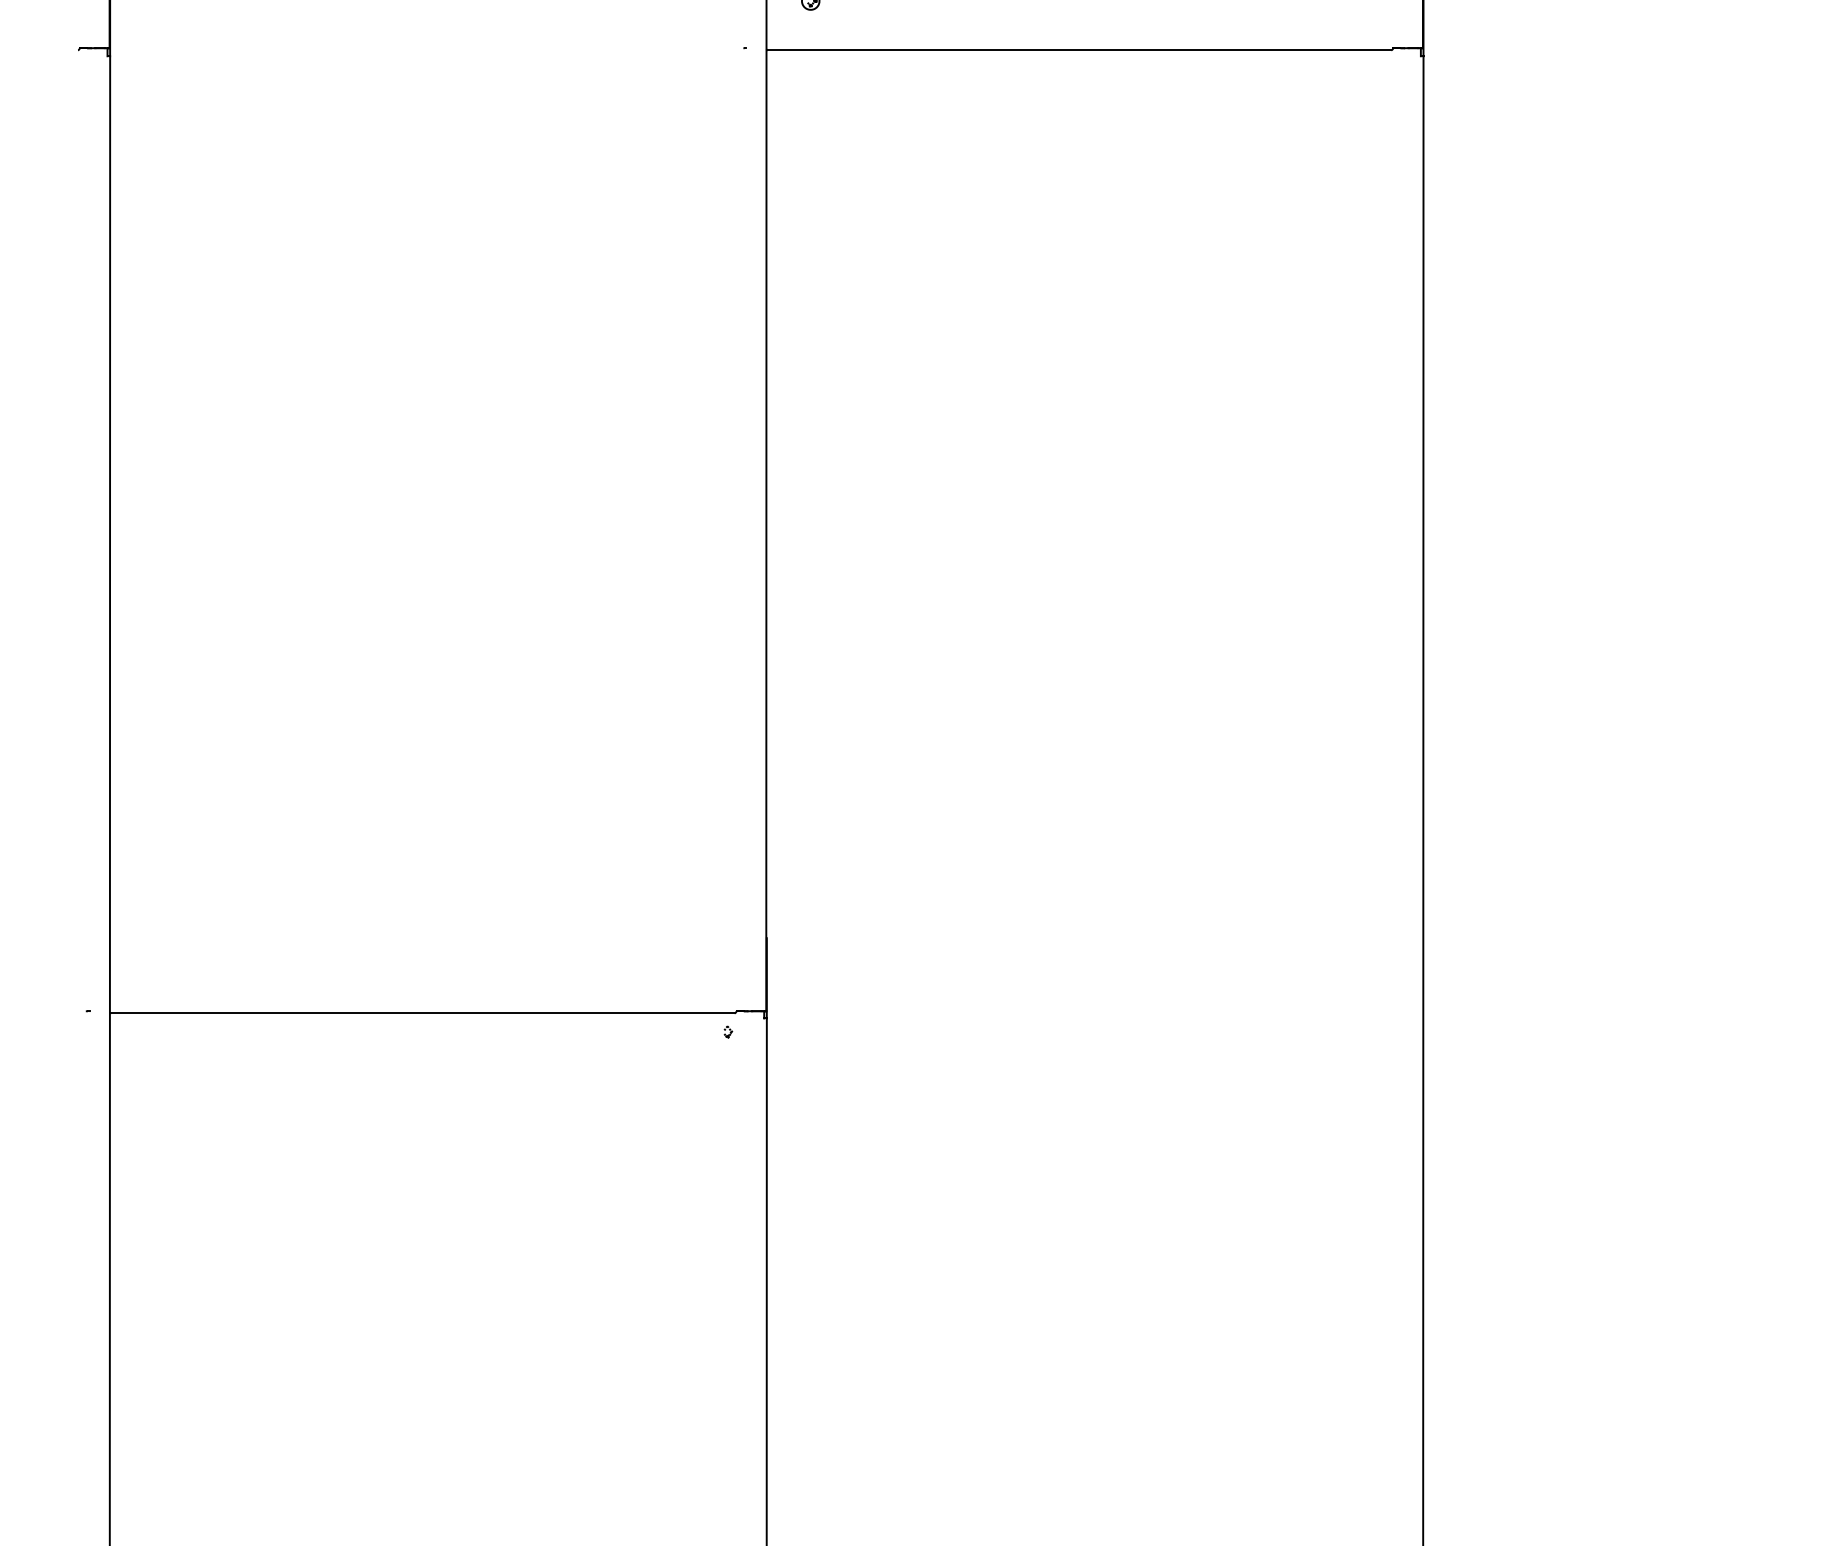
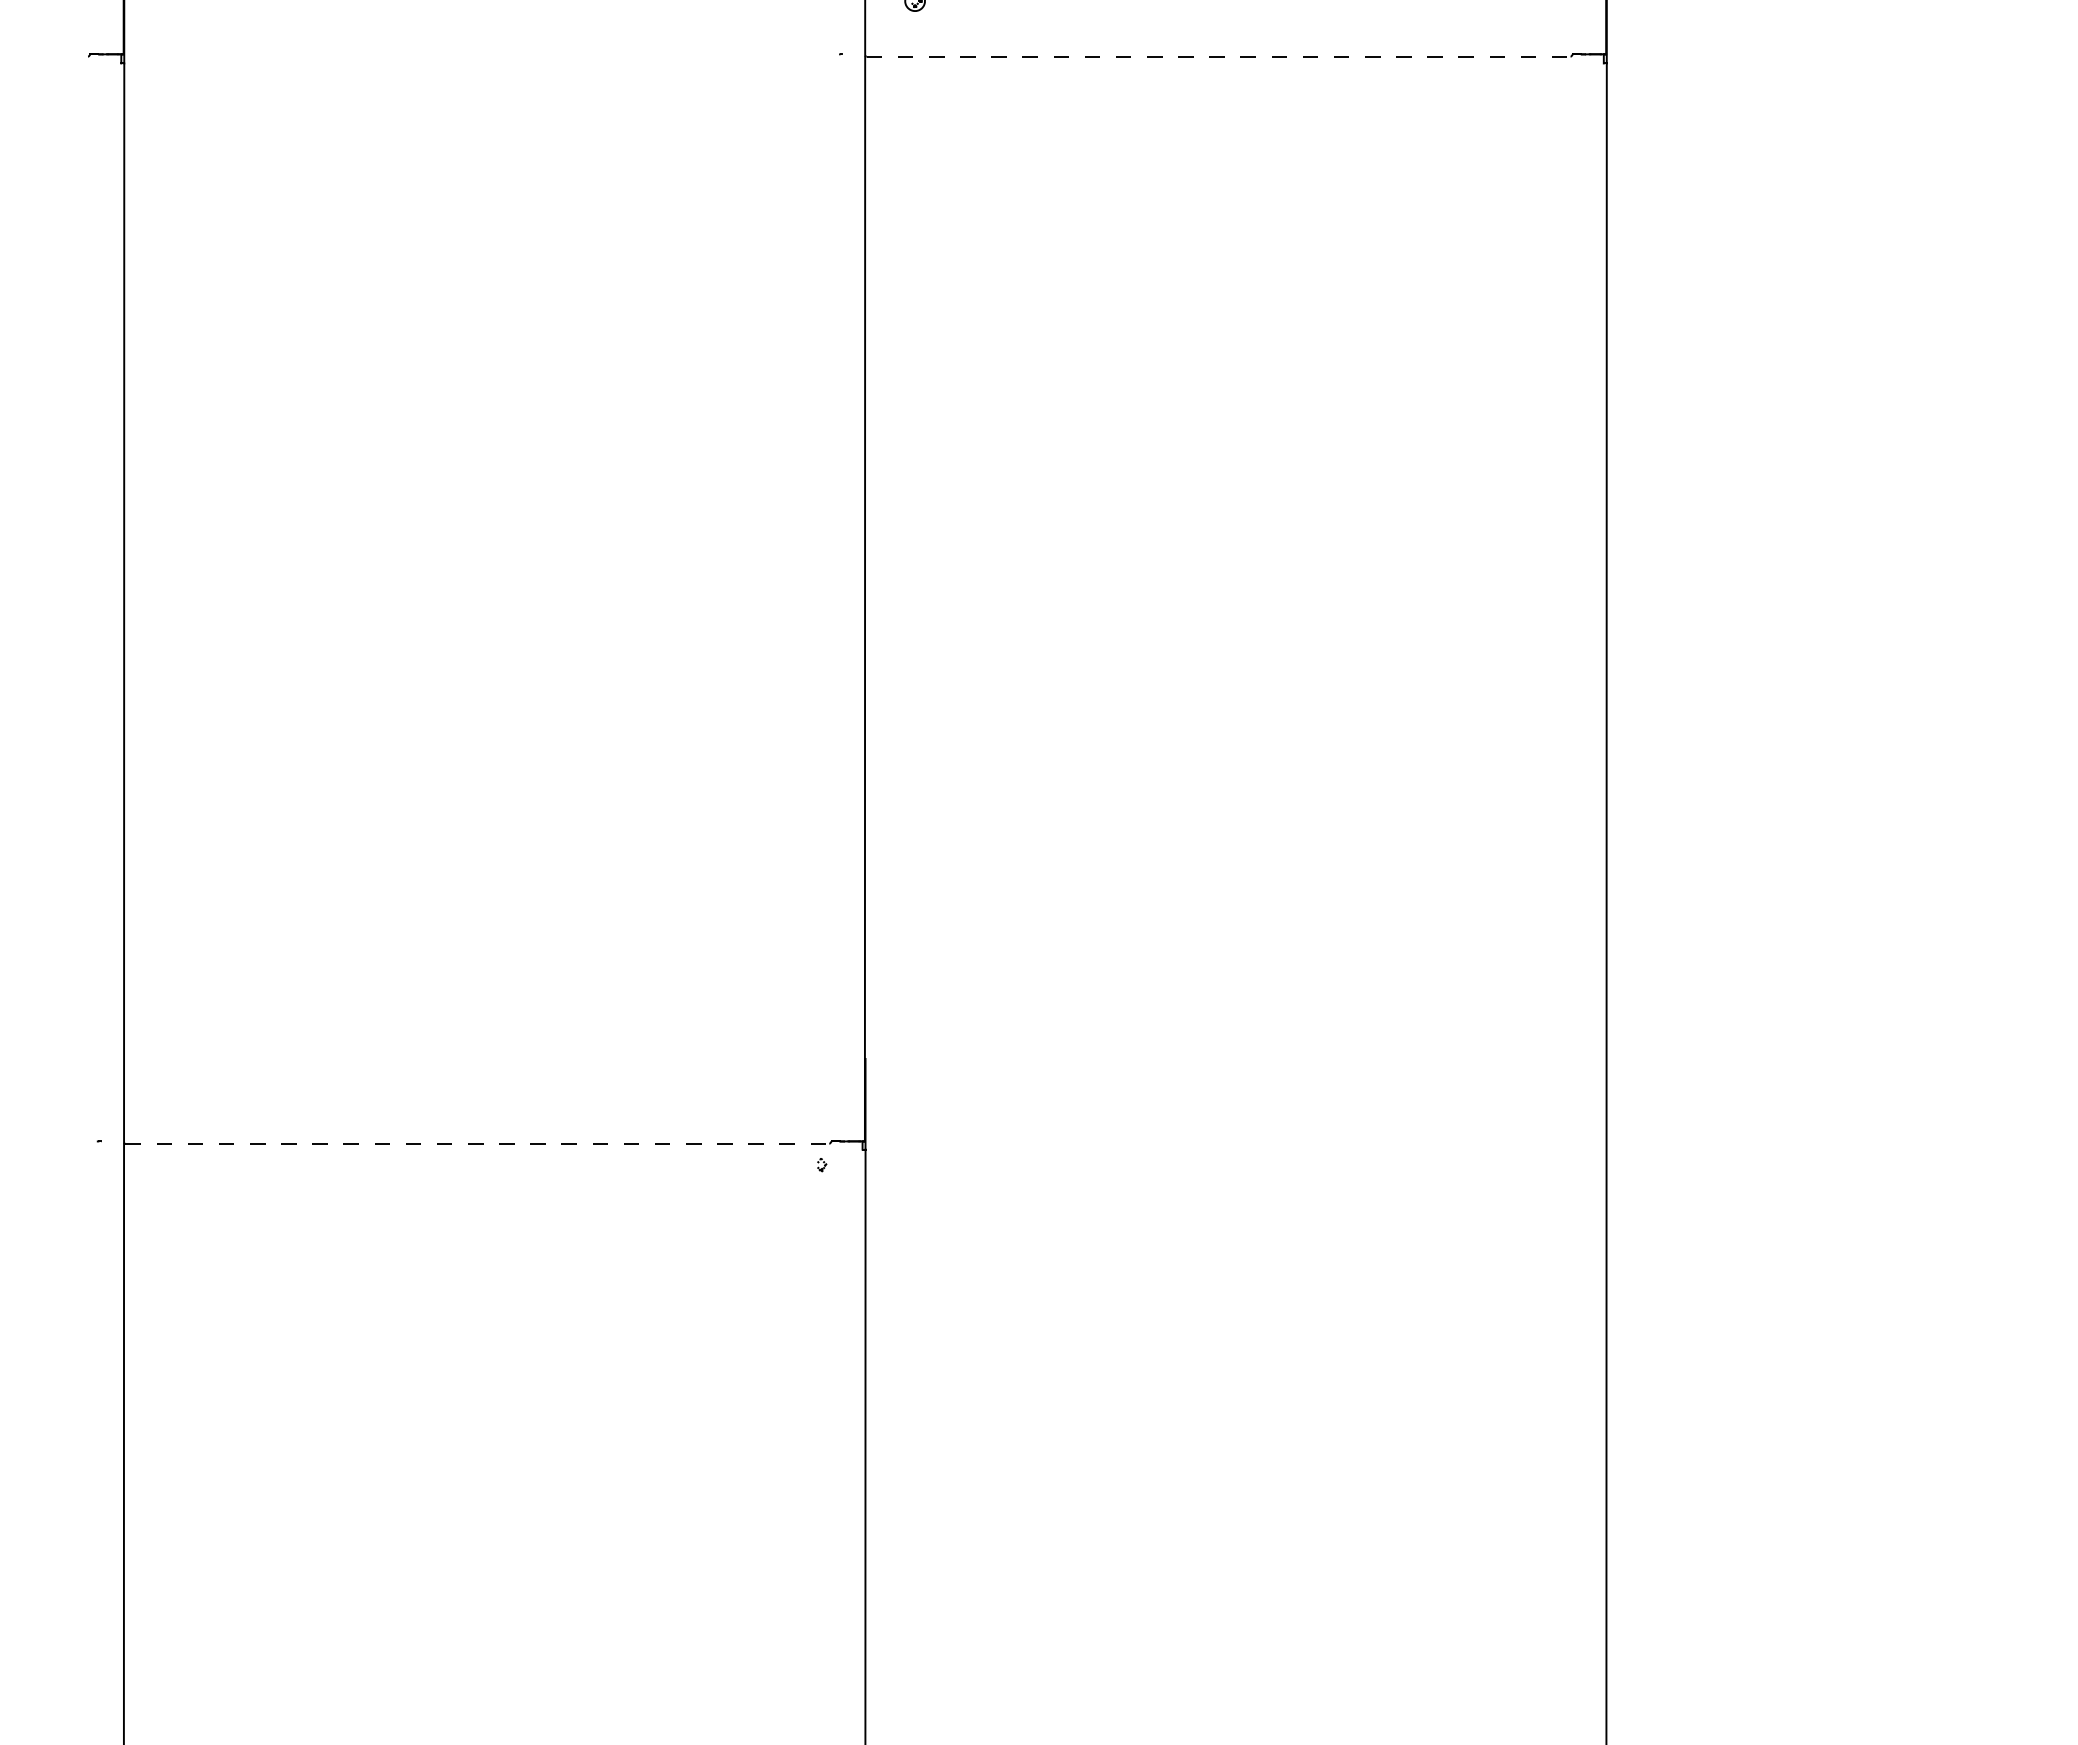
line: (1079, 50) -> (1218, 56), solid -> dashed
line: (423, 1013) -> (477, 1143), solid -> dashed

